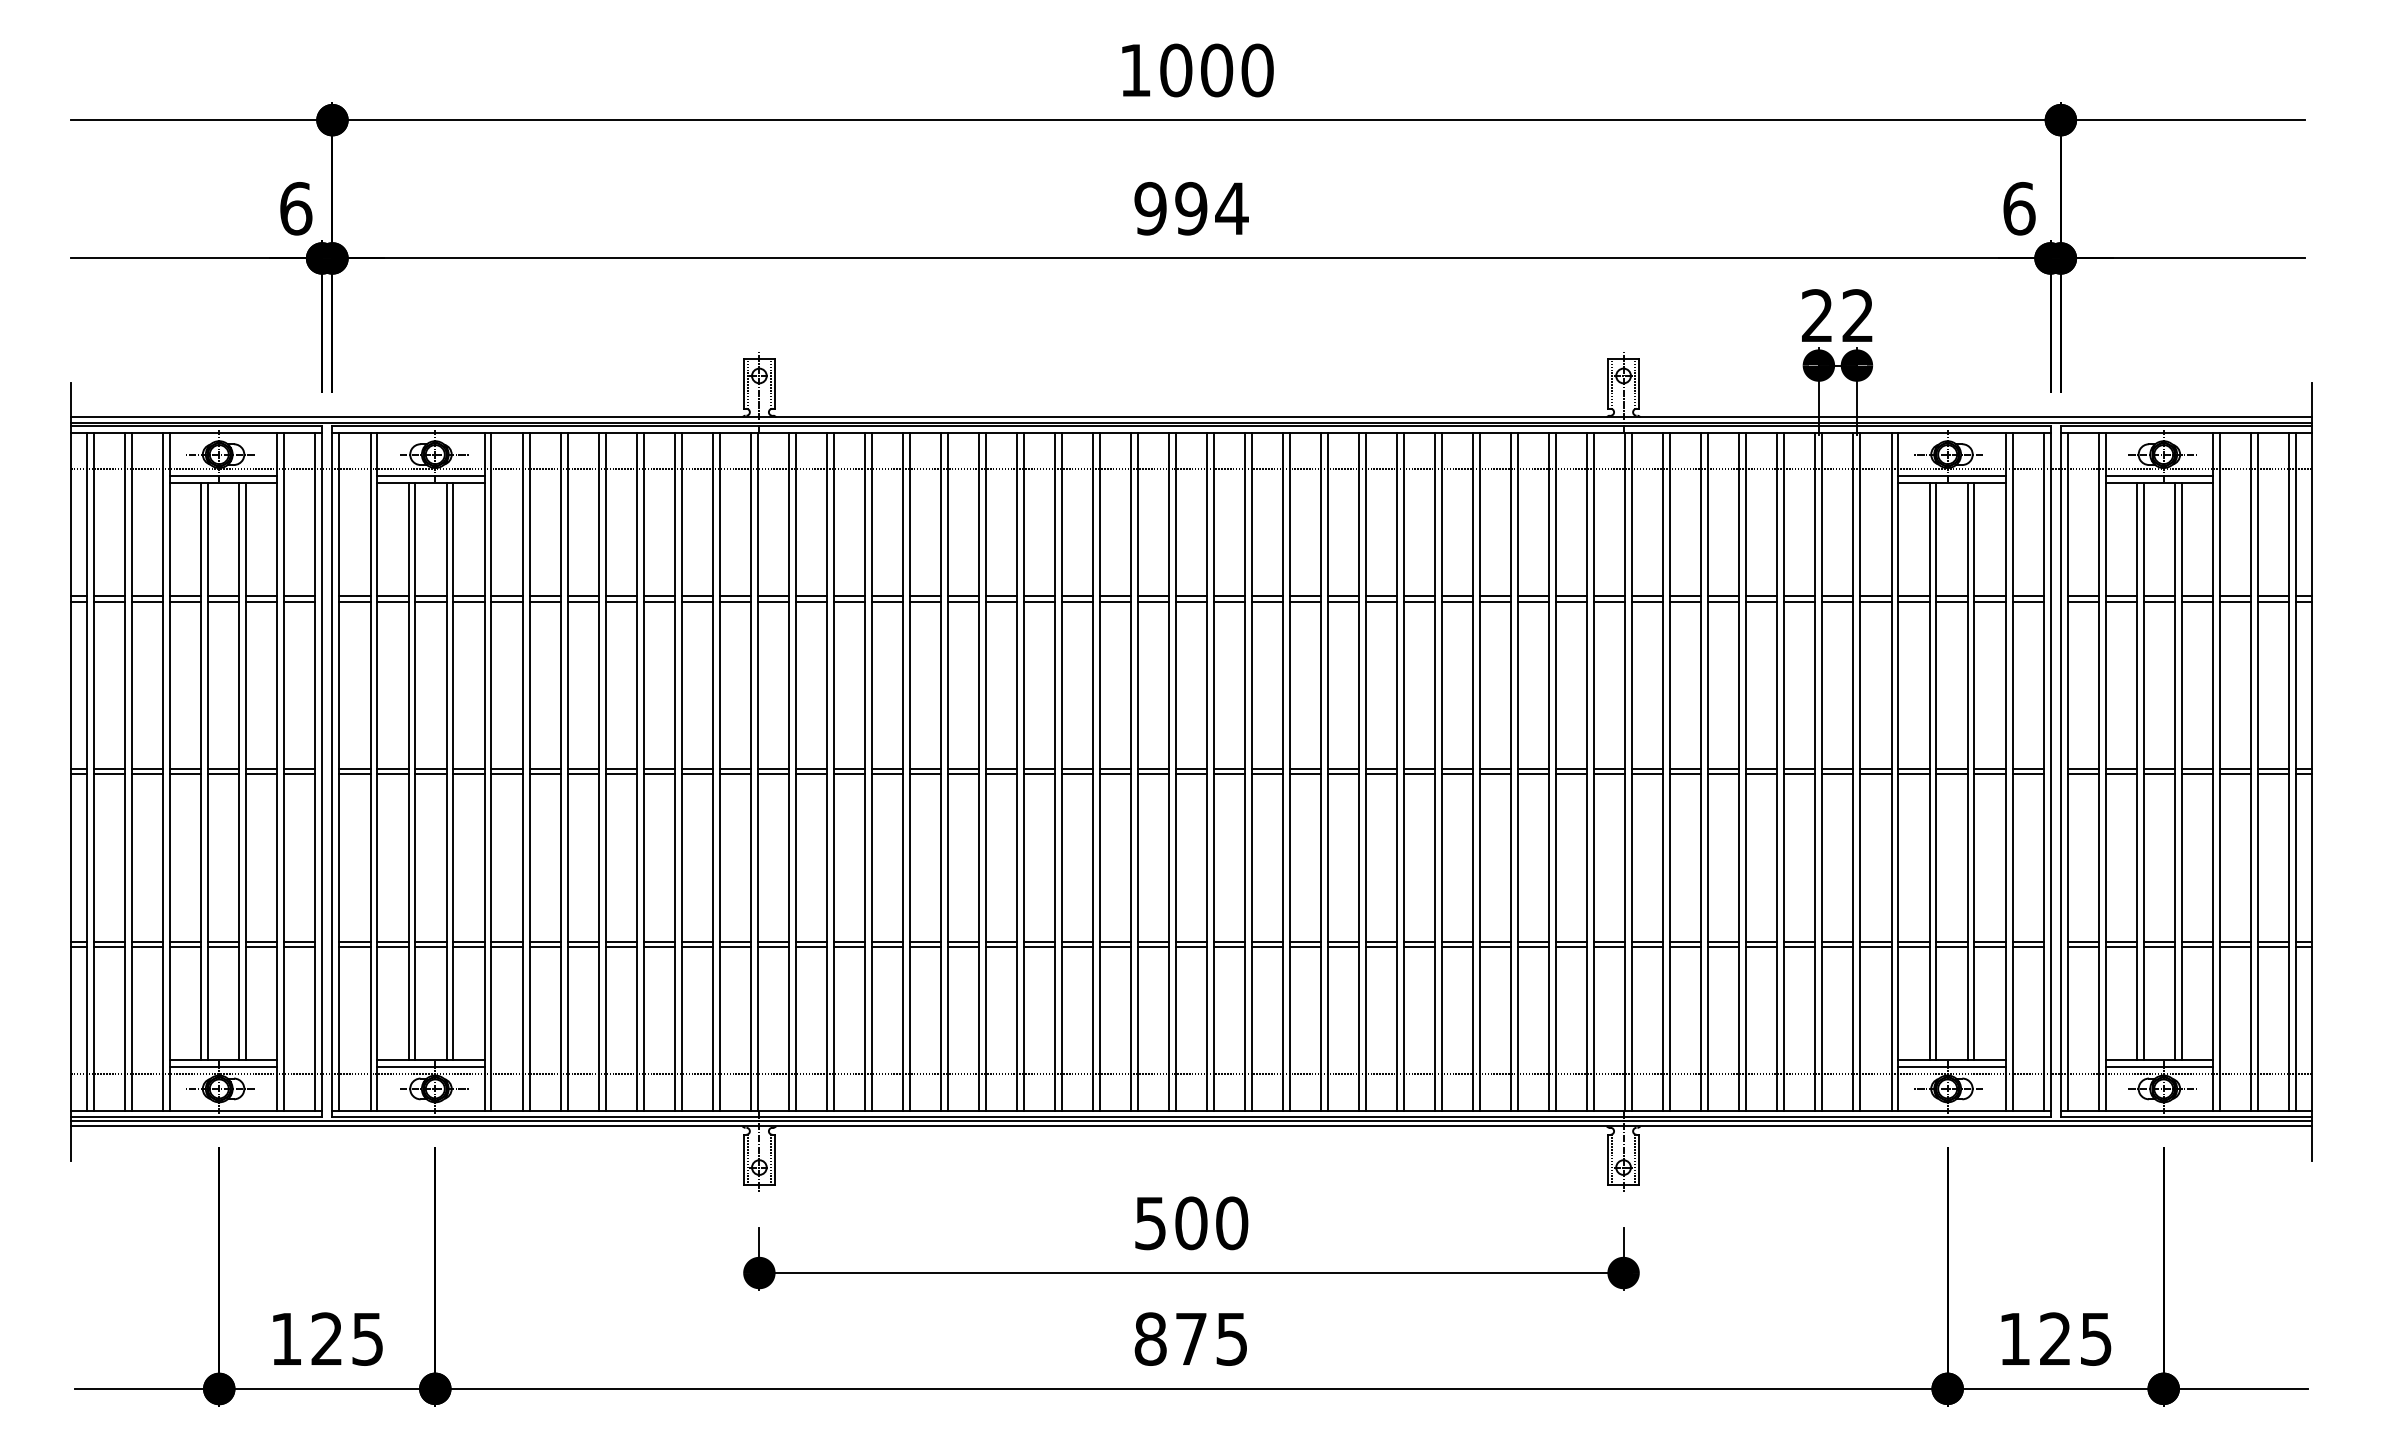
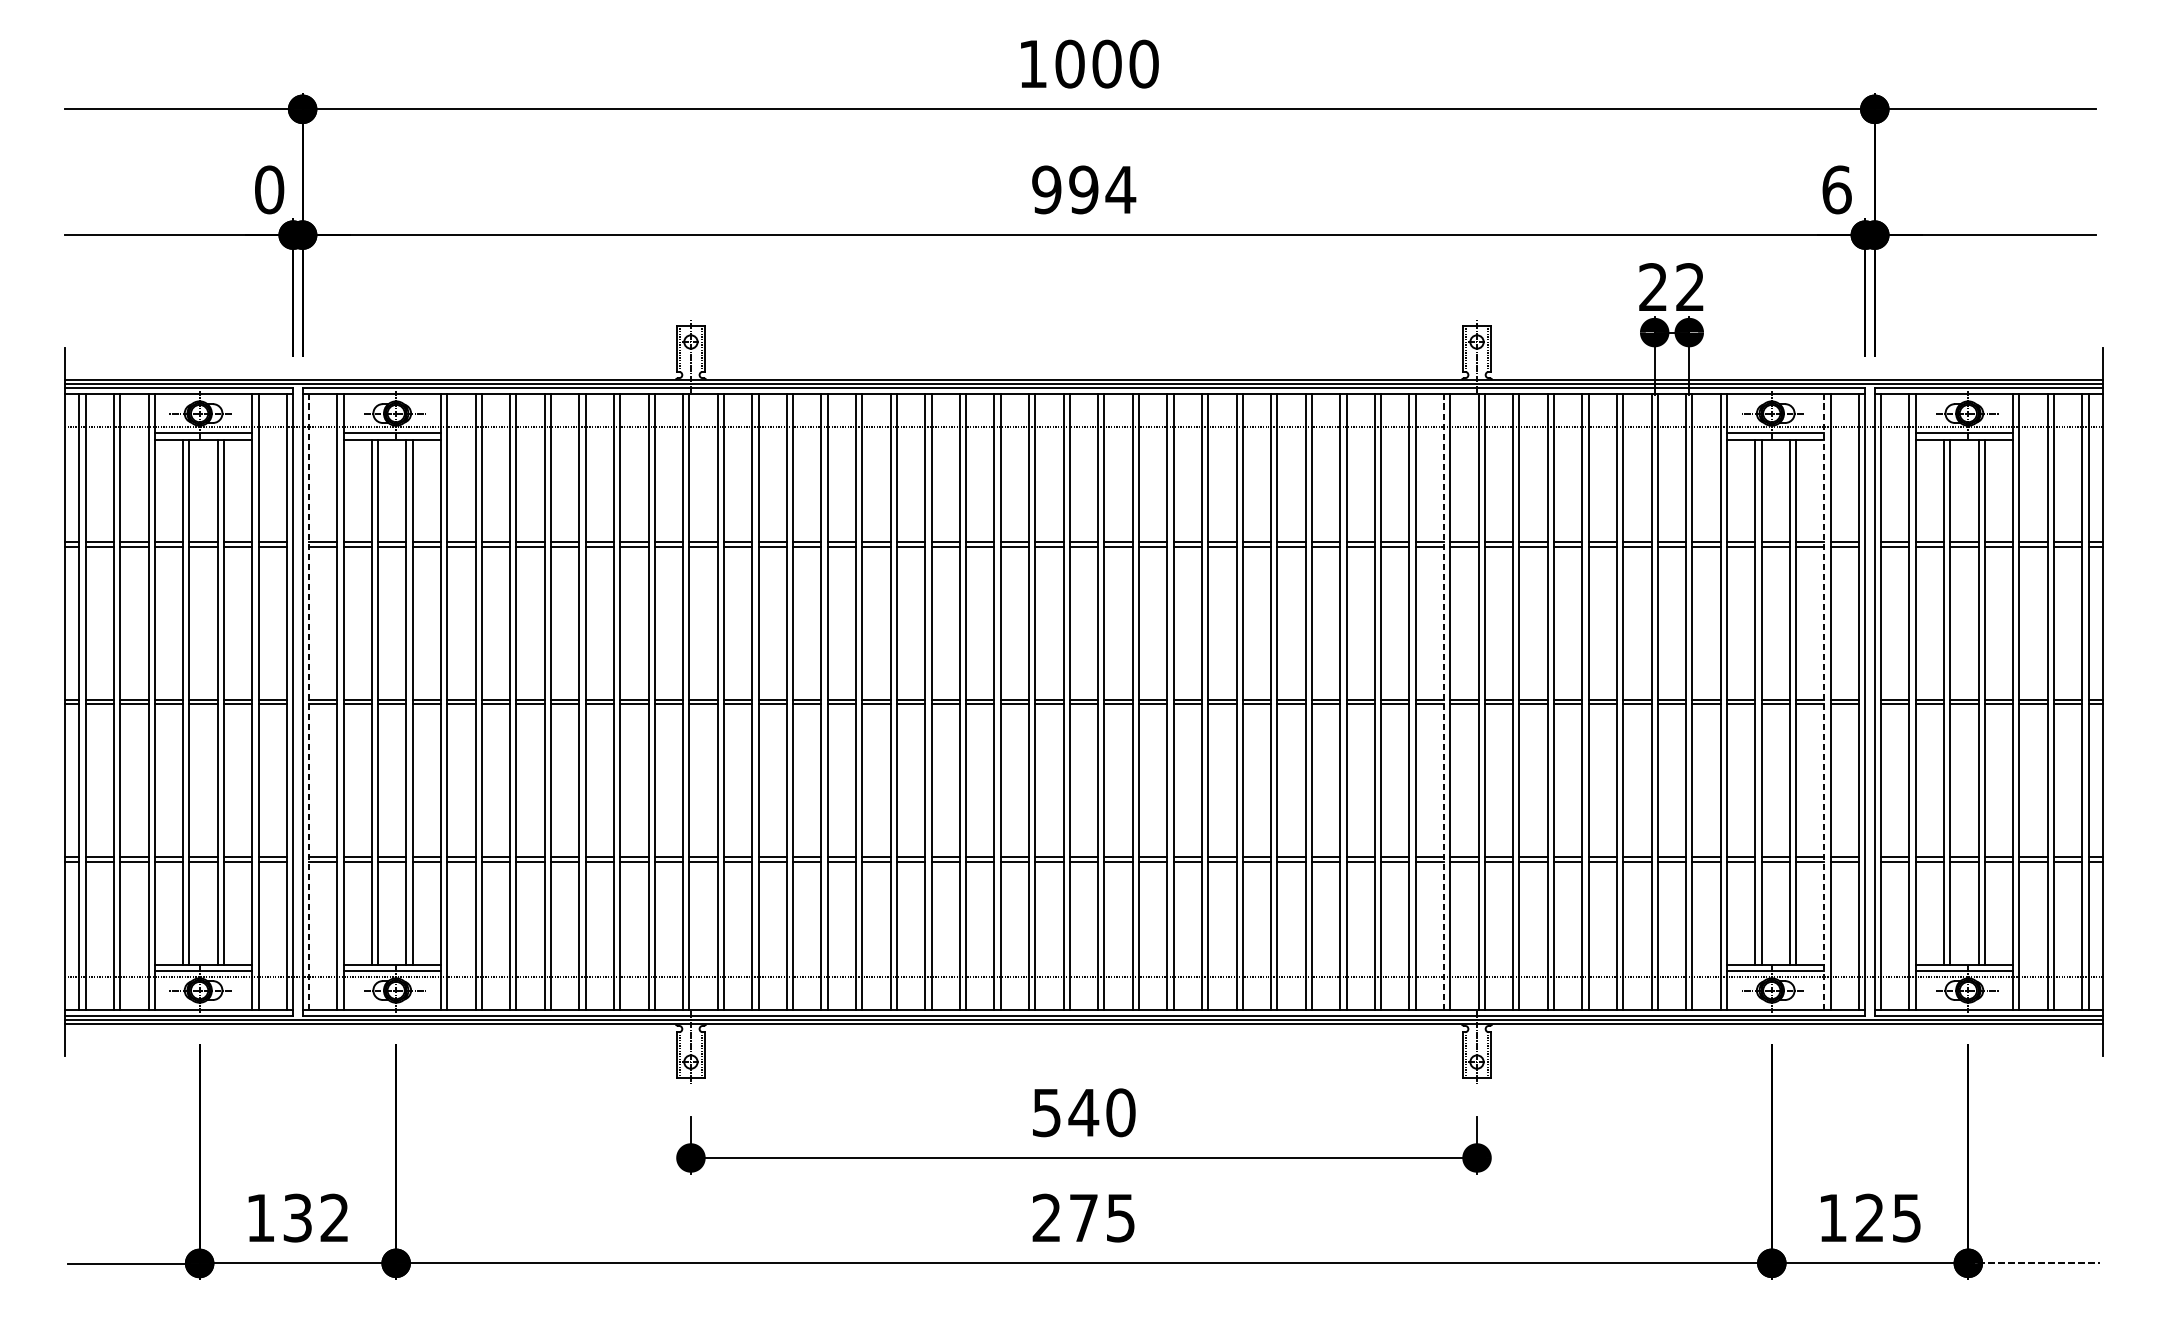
text: (296, 208) -> (269, 189), 6 -> 0
line: (339, 771) -> (309, 701), solid -> dashed
line: (1587, 771) -> (1444, 701), solid -> dashed
line: (2005, 771) -> (1824, 701), solid -> dashed
text: (1191, 1223) -> (1084, 1112), 500 -> 540
text: (346, 1338) -> (315, 1217), 125 -> 132
text: (1150, 1338) -> (1046, 1217), 875 -> 275
line: (2236, 1388) -> (2034, 1263), solid -> dashed

